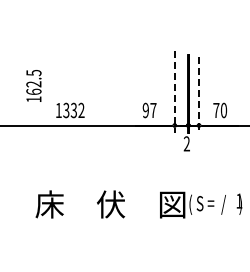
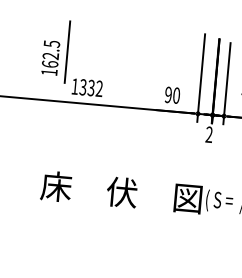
line: (48, 78) -> (67, 51), added
line: (174, 92) -> (200, 78), dashed -> solid
line: (199, 95) -> (227, 84), dashed -> solid
text: (153, 110) -> (176, 95), 97 -> 90

